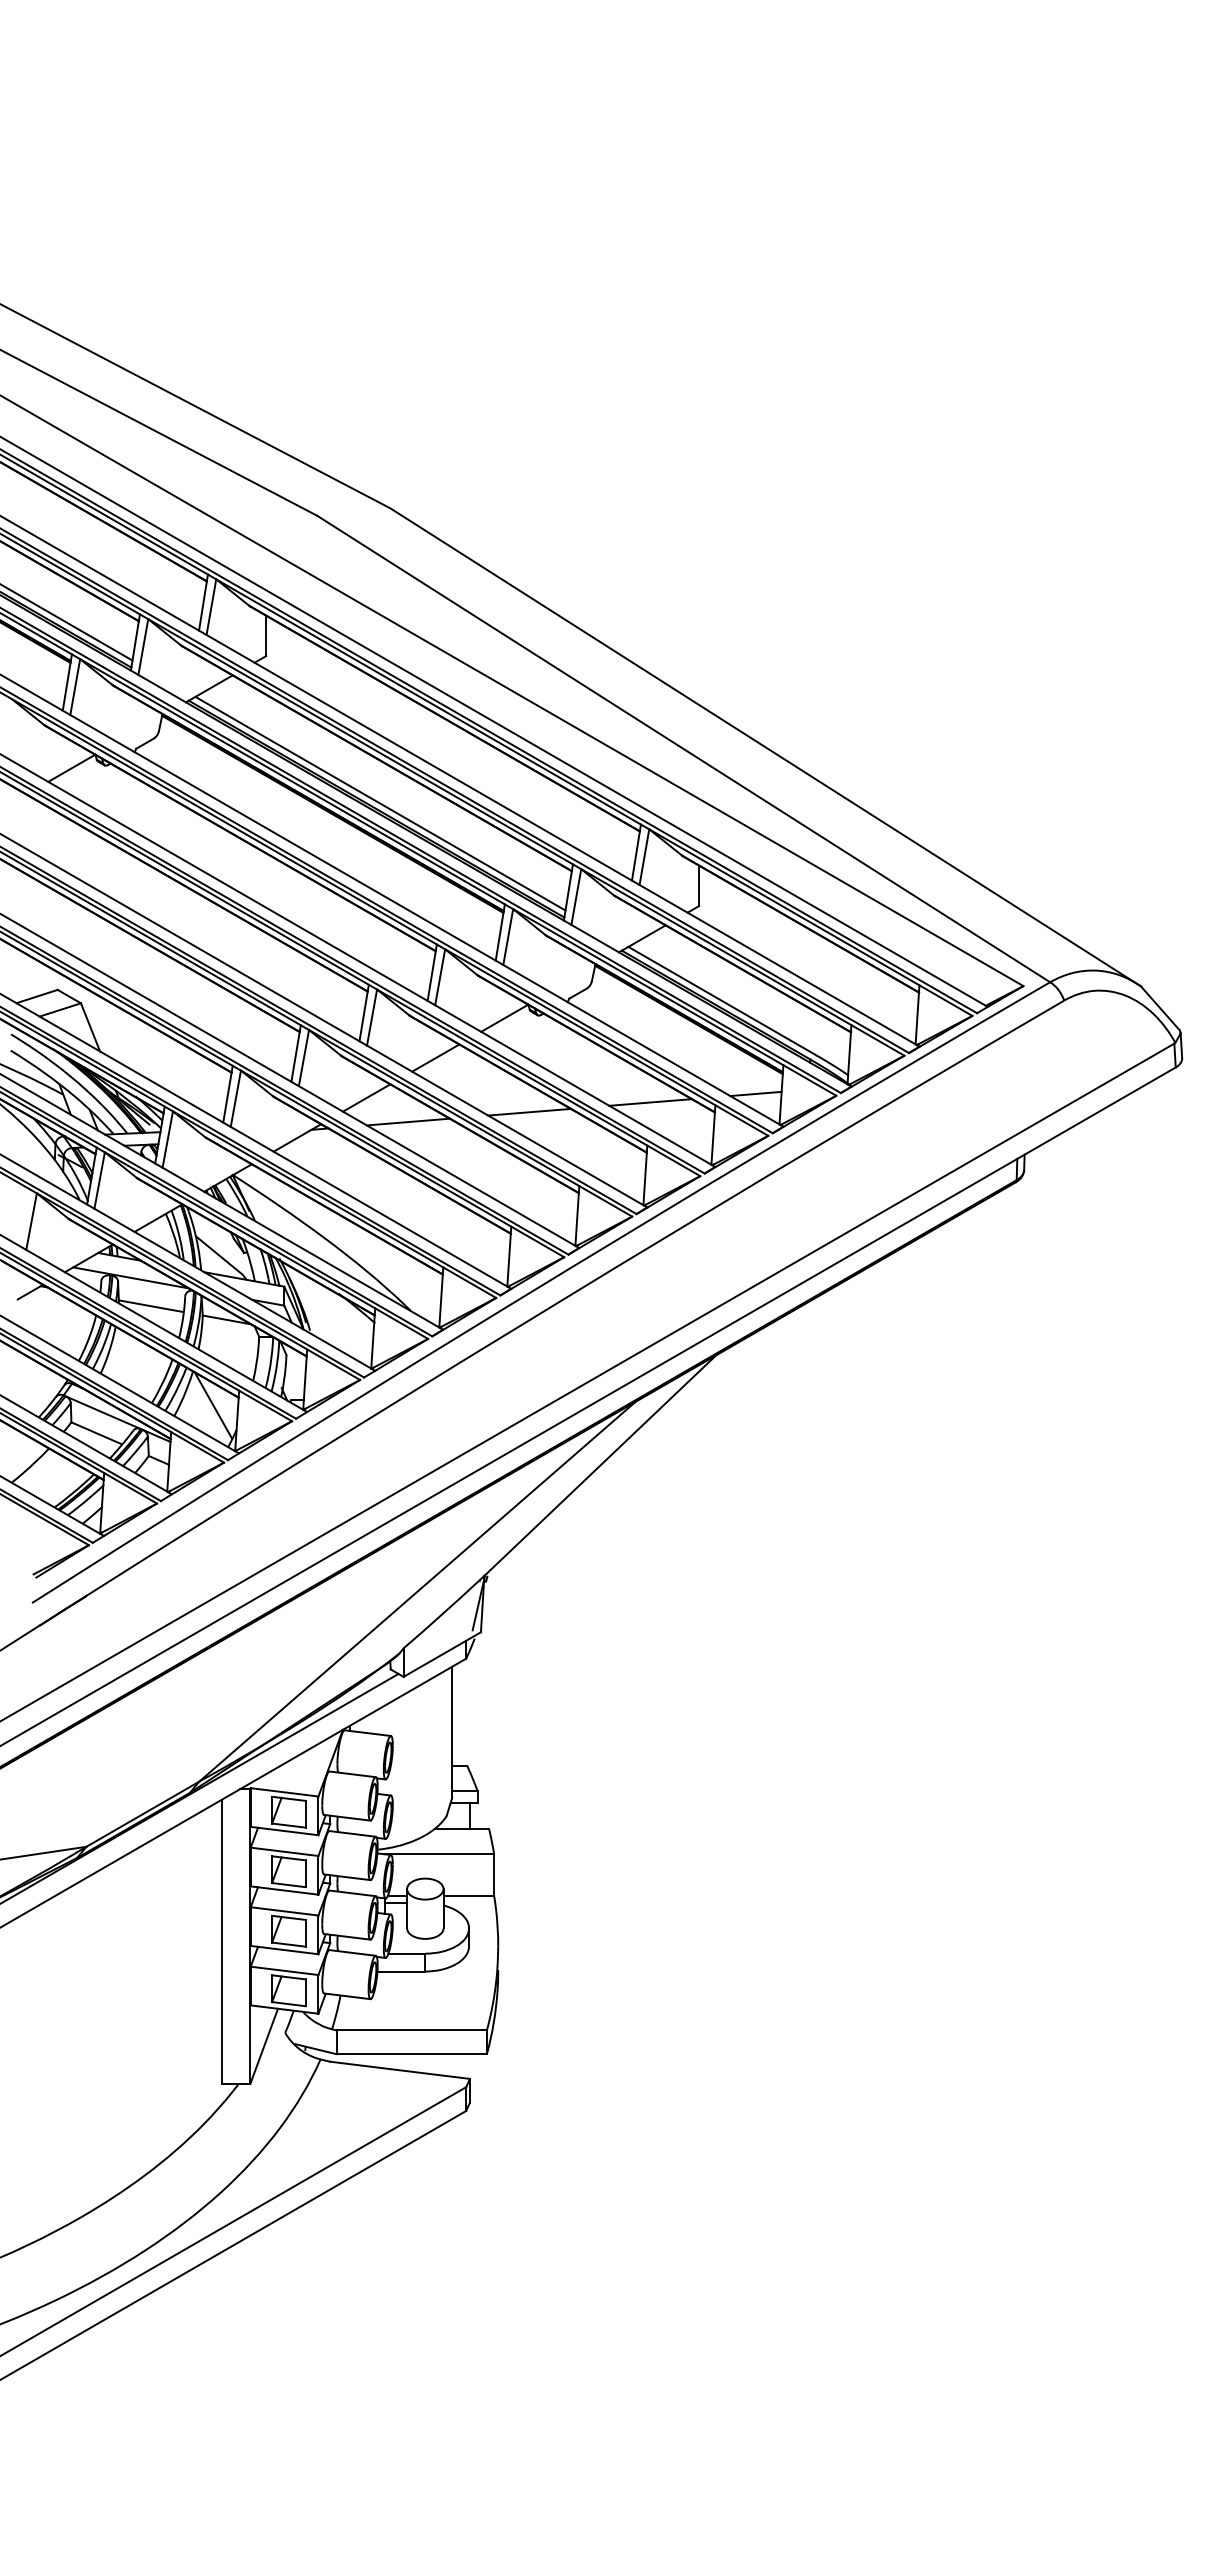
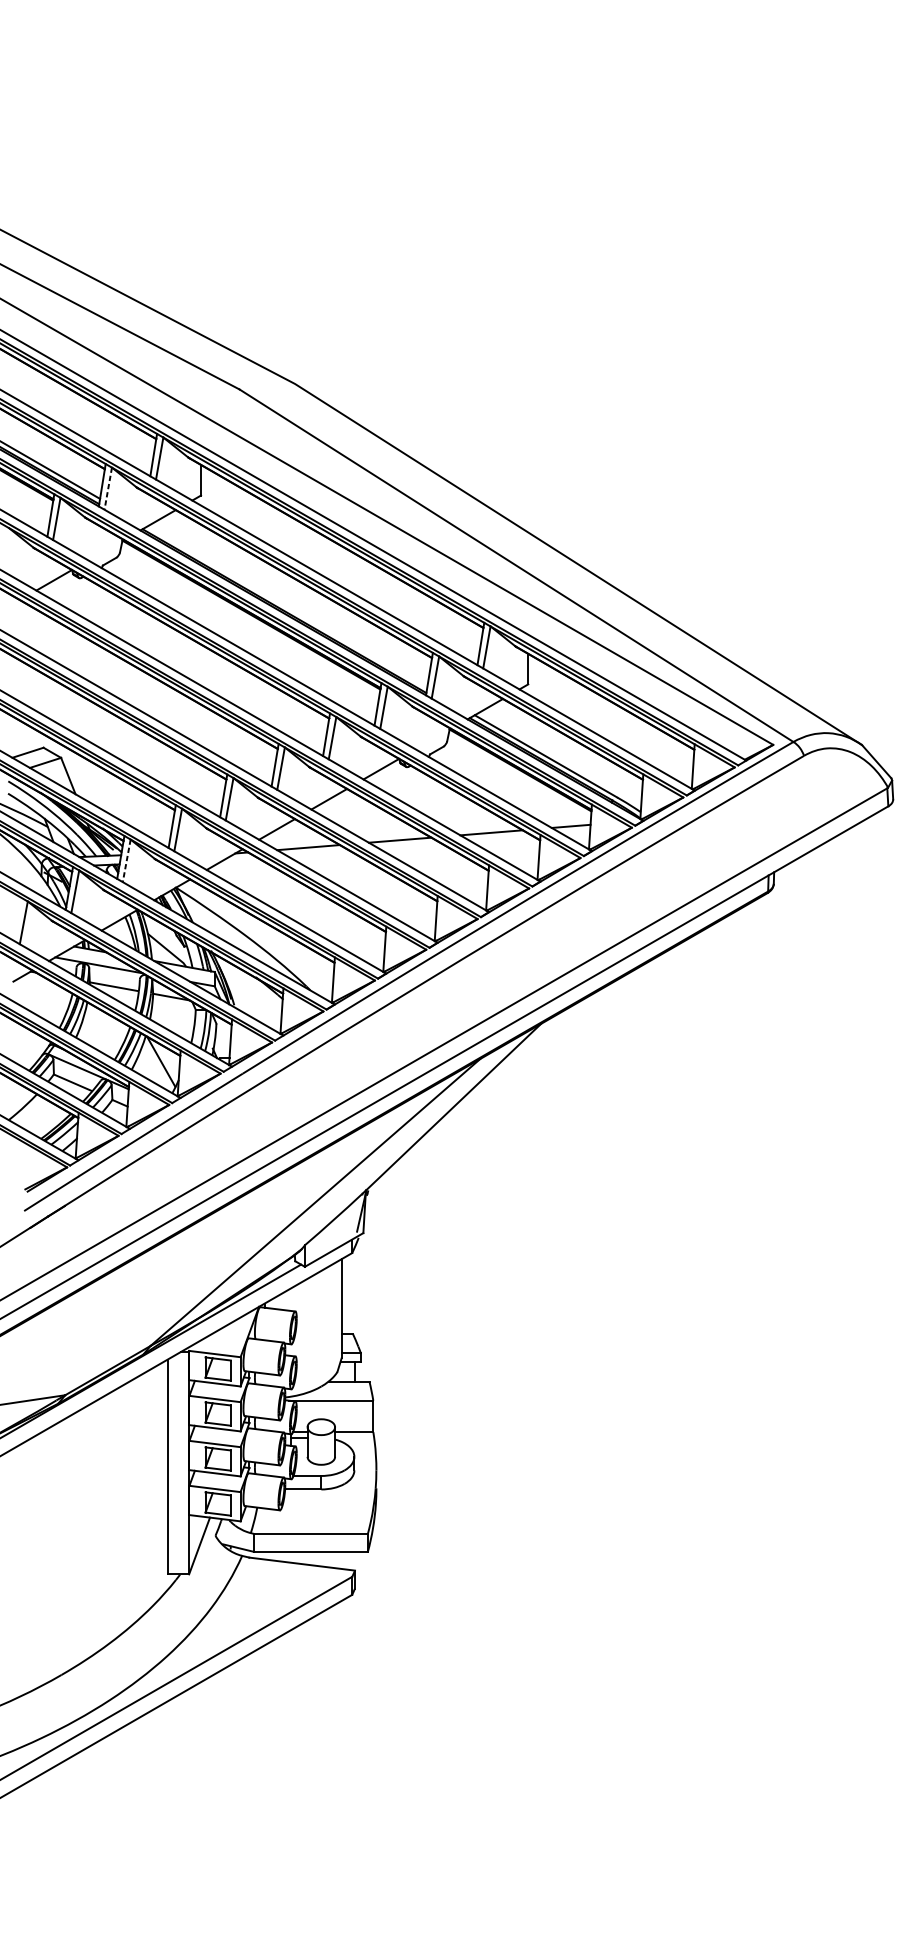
line: (143, 647) -> (108, 489), solid -> dashed
line: (380, 803) -> (287, 606), removed
line: (167, 1139) -> (126, 860), solid -> dashed

